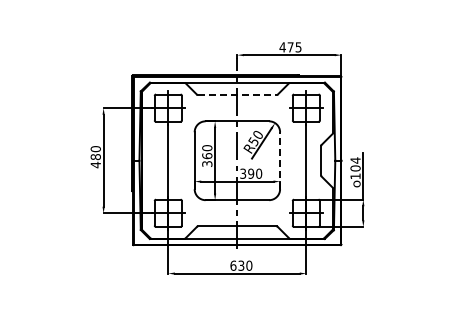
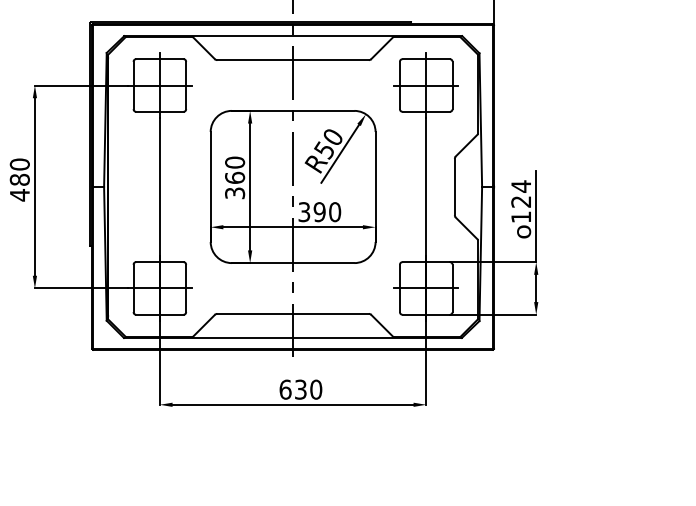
line: (237, 95) -> (293, 61), dashed -> solid
line: (280, 160) -> (376, 186), dashed -> solid
text: (355, 168) -> (521, 201), 104 -> 124

